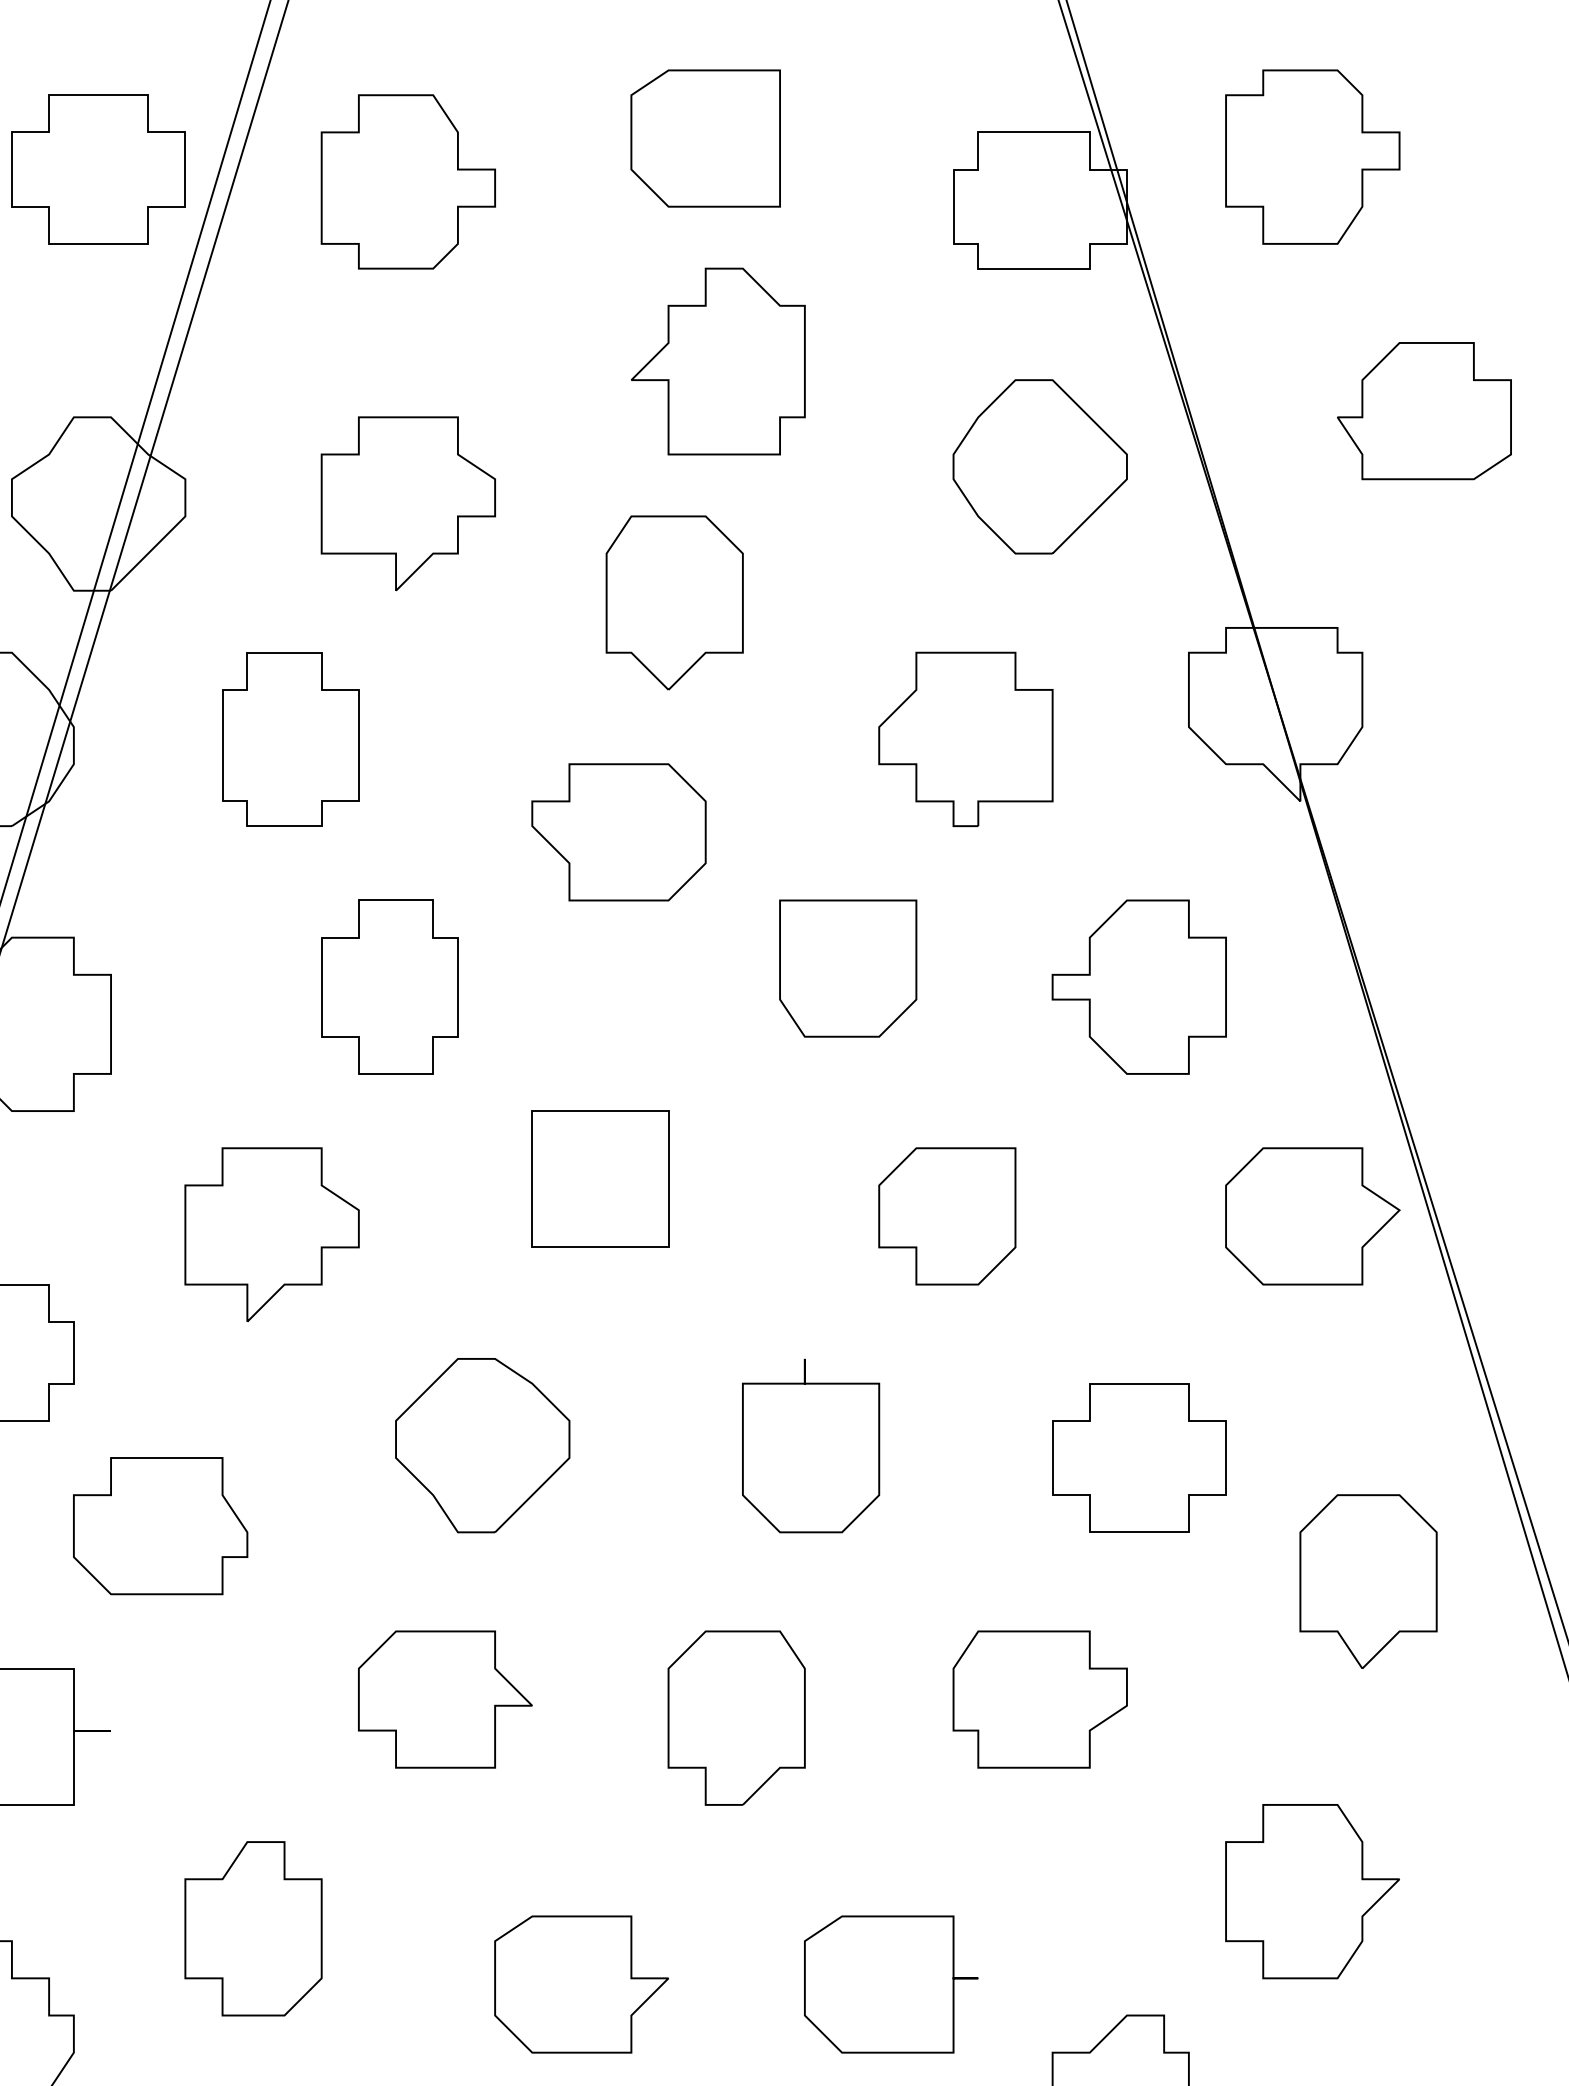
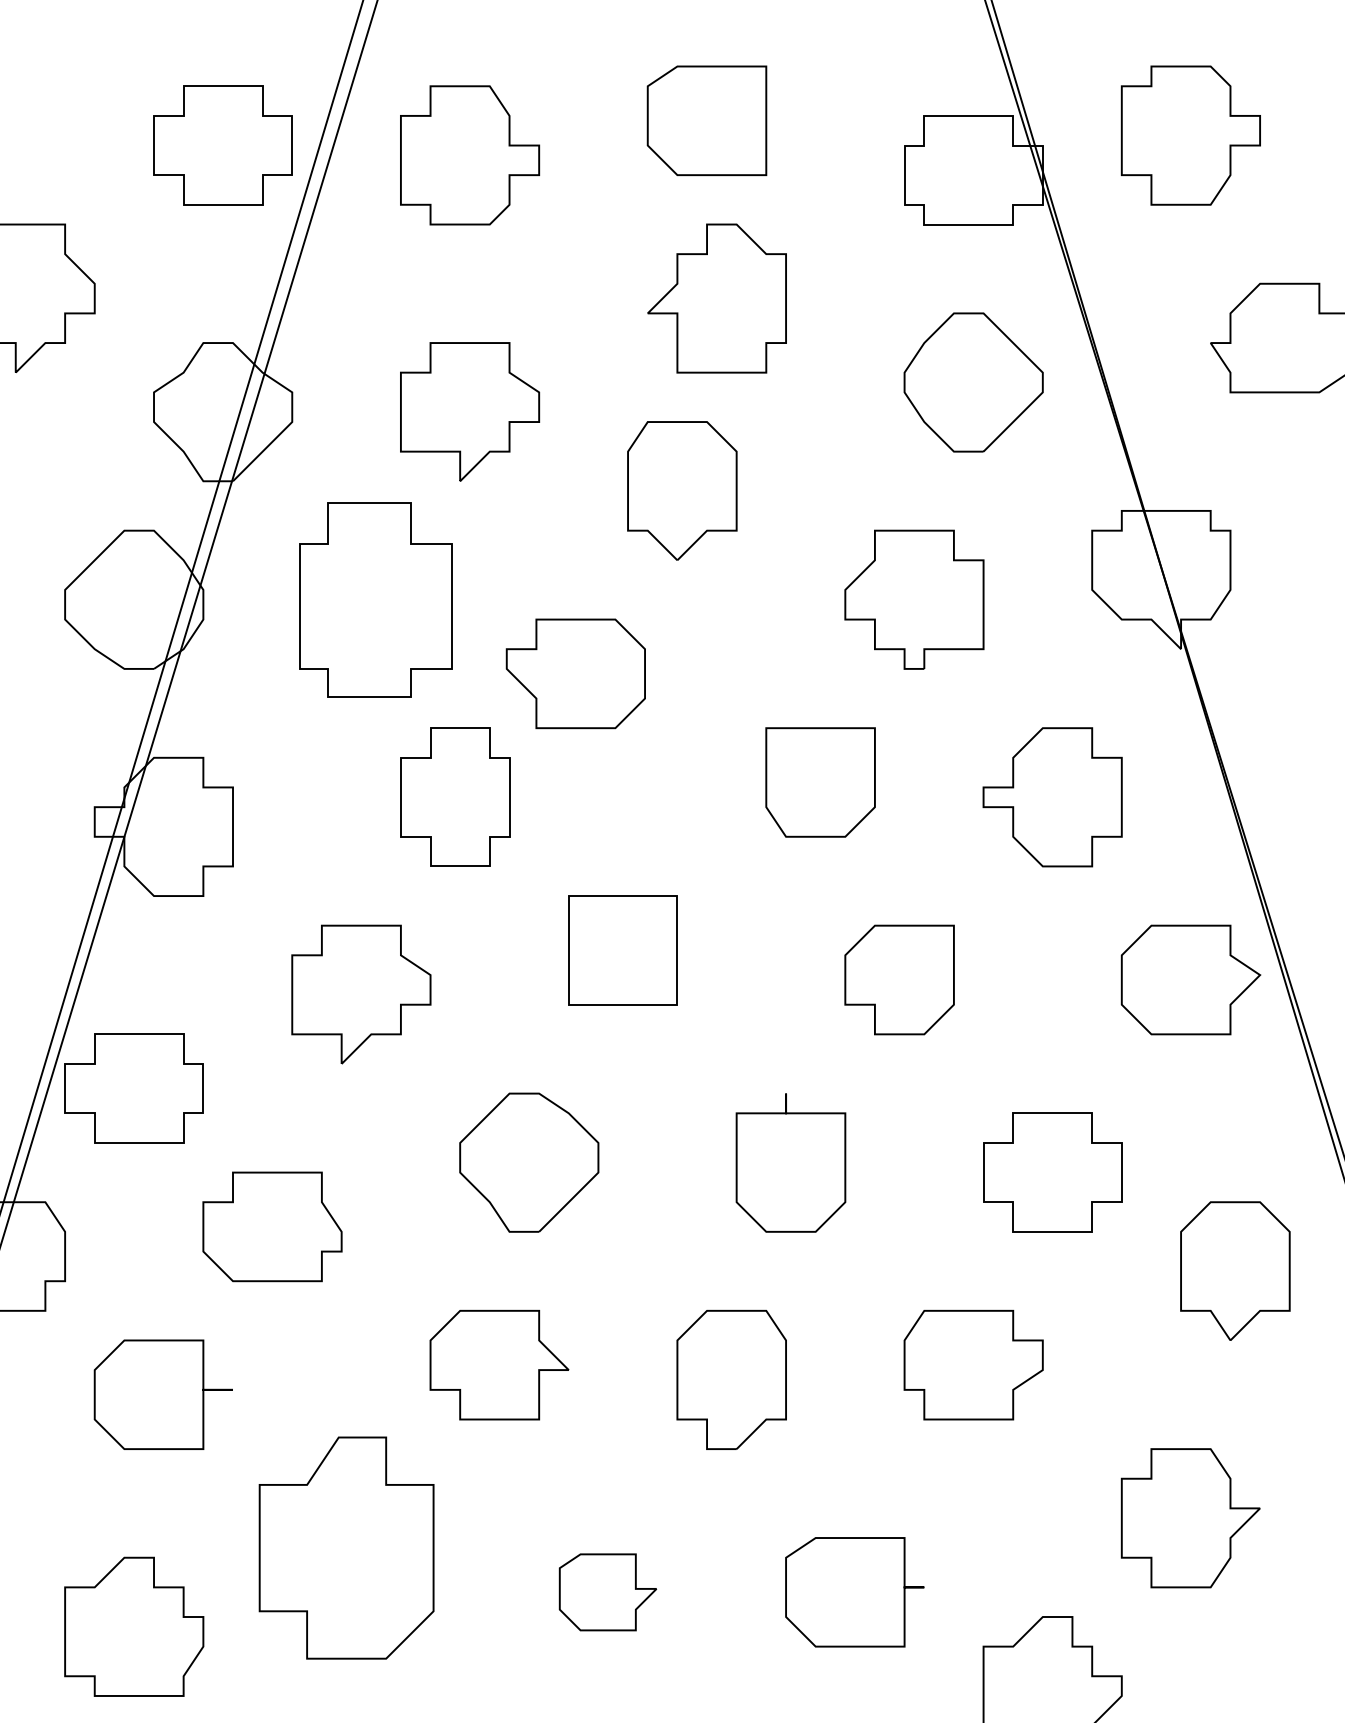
part: (291, 739) -> (376, 599), size x1.4
part: (618, 831) -> (575, 673), moved
part: (253, 1928) -> (346, 1547), size x1.6
part: (580, 1984) -> (607, 1592), size x0.7

